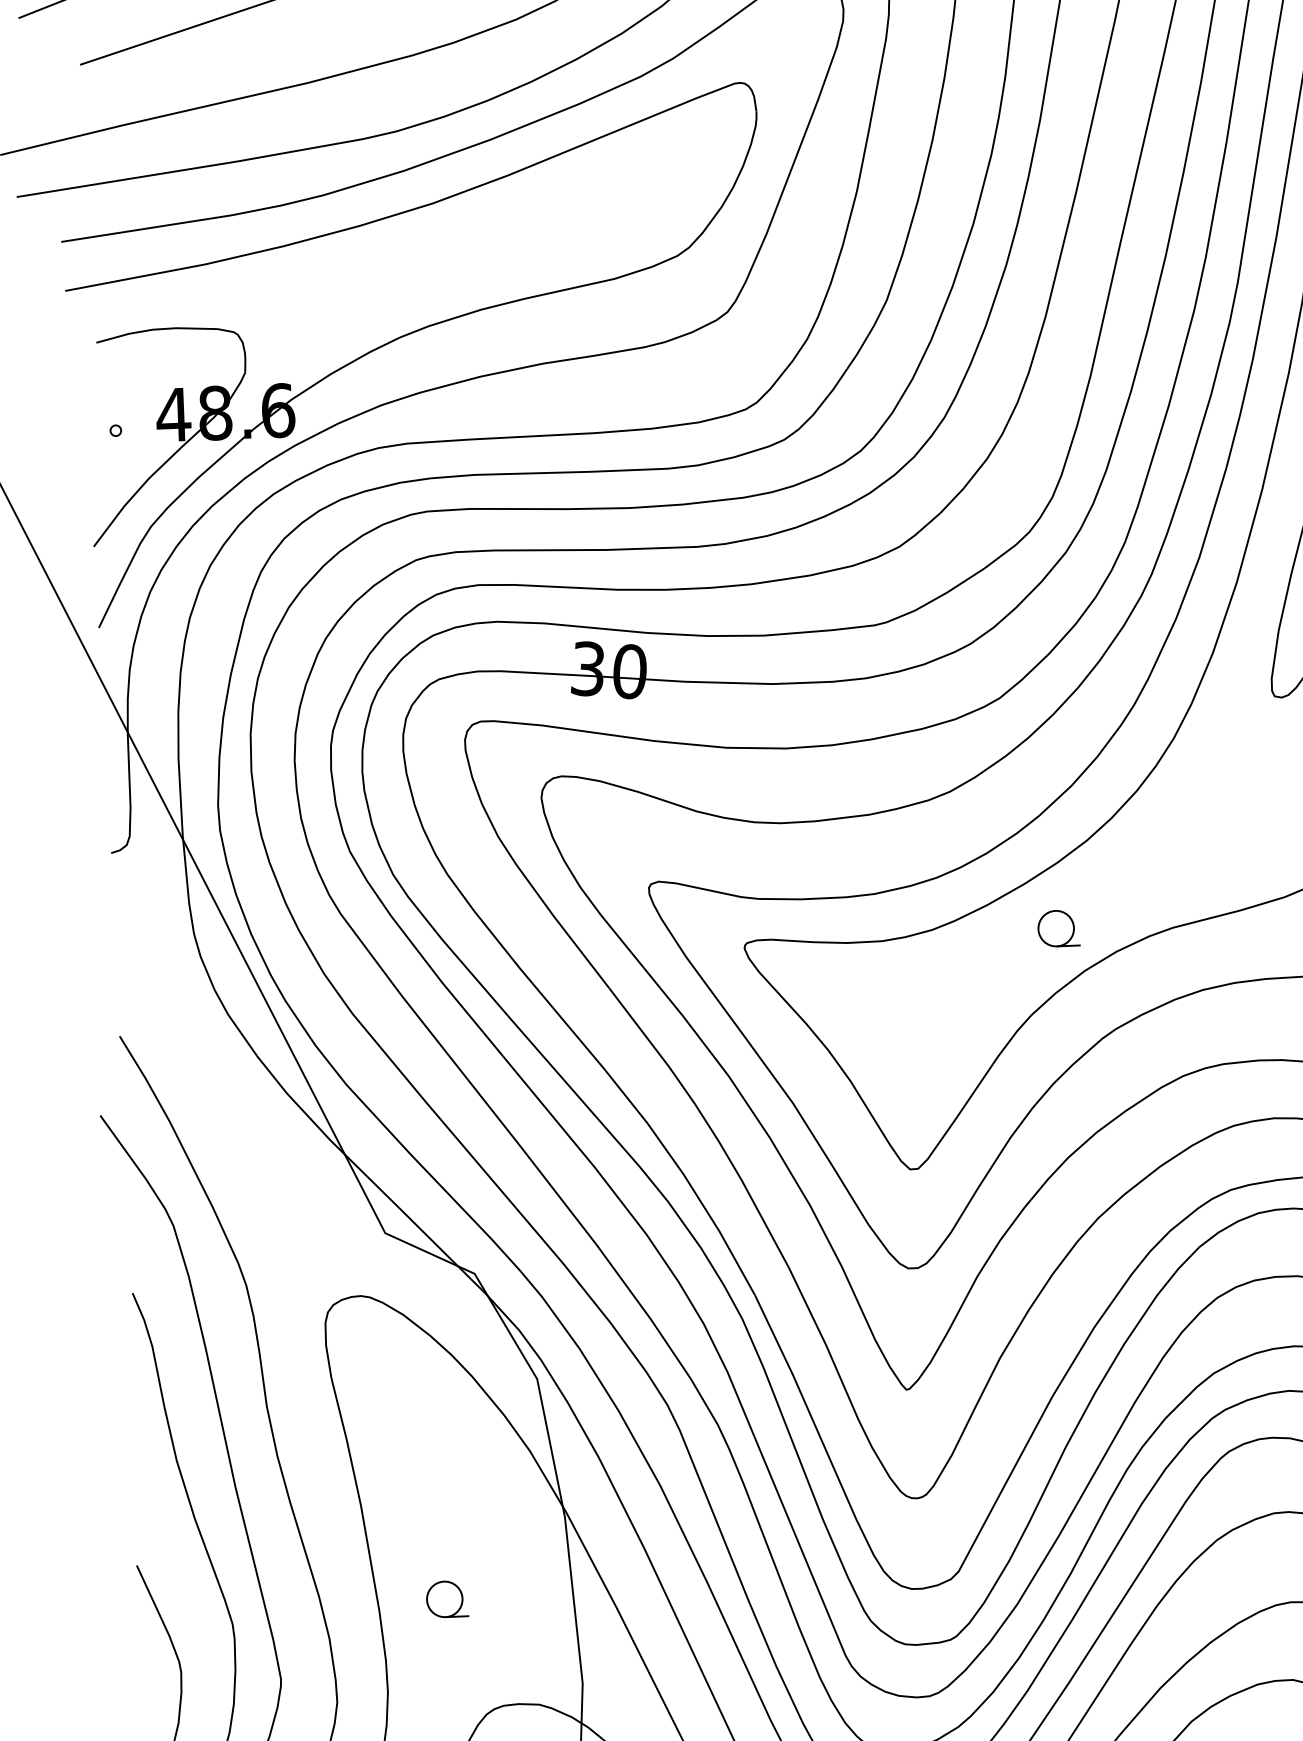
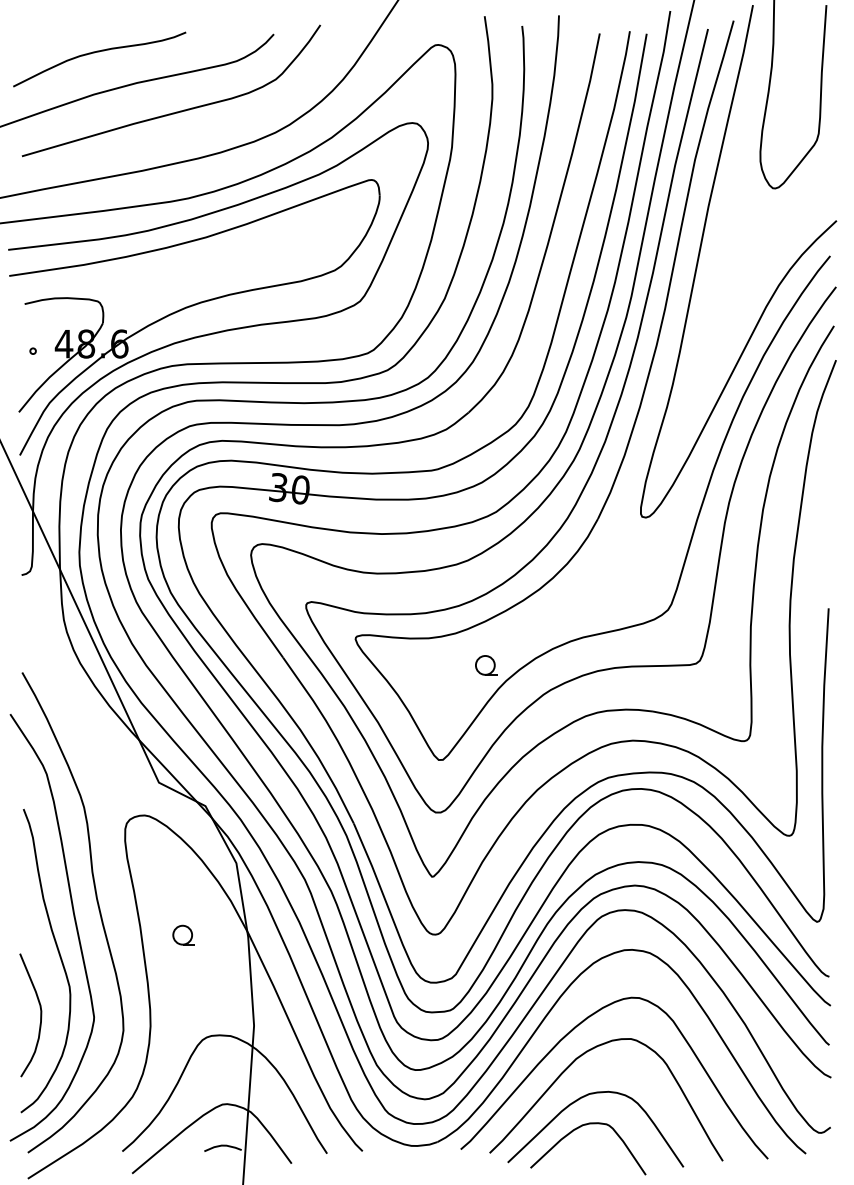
part: (1058, 928) -> (486, 665), moved
part: (446, 1598) -> (183, 934), moved

